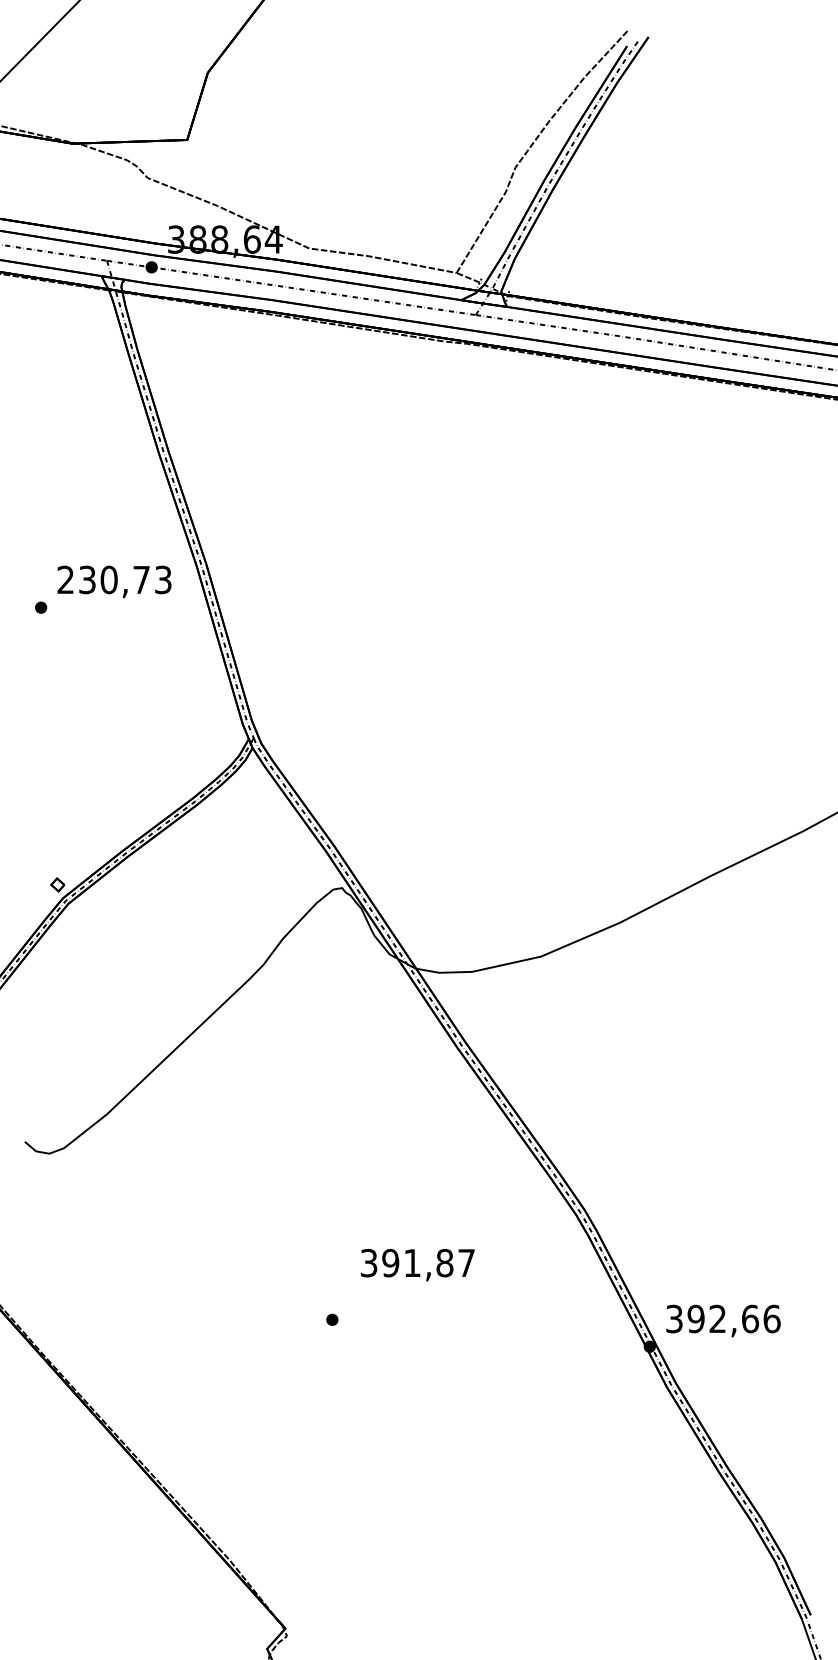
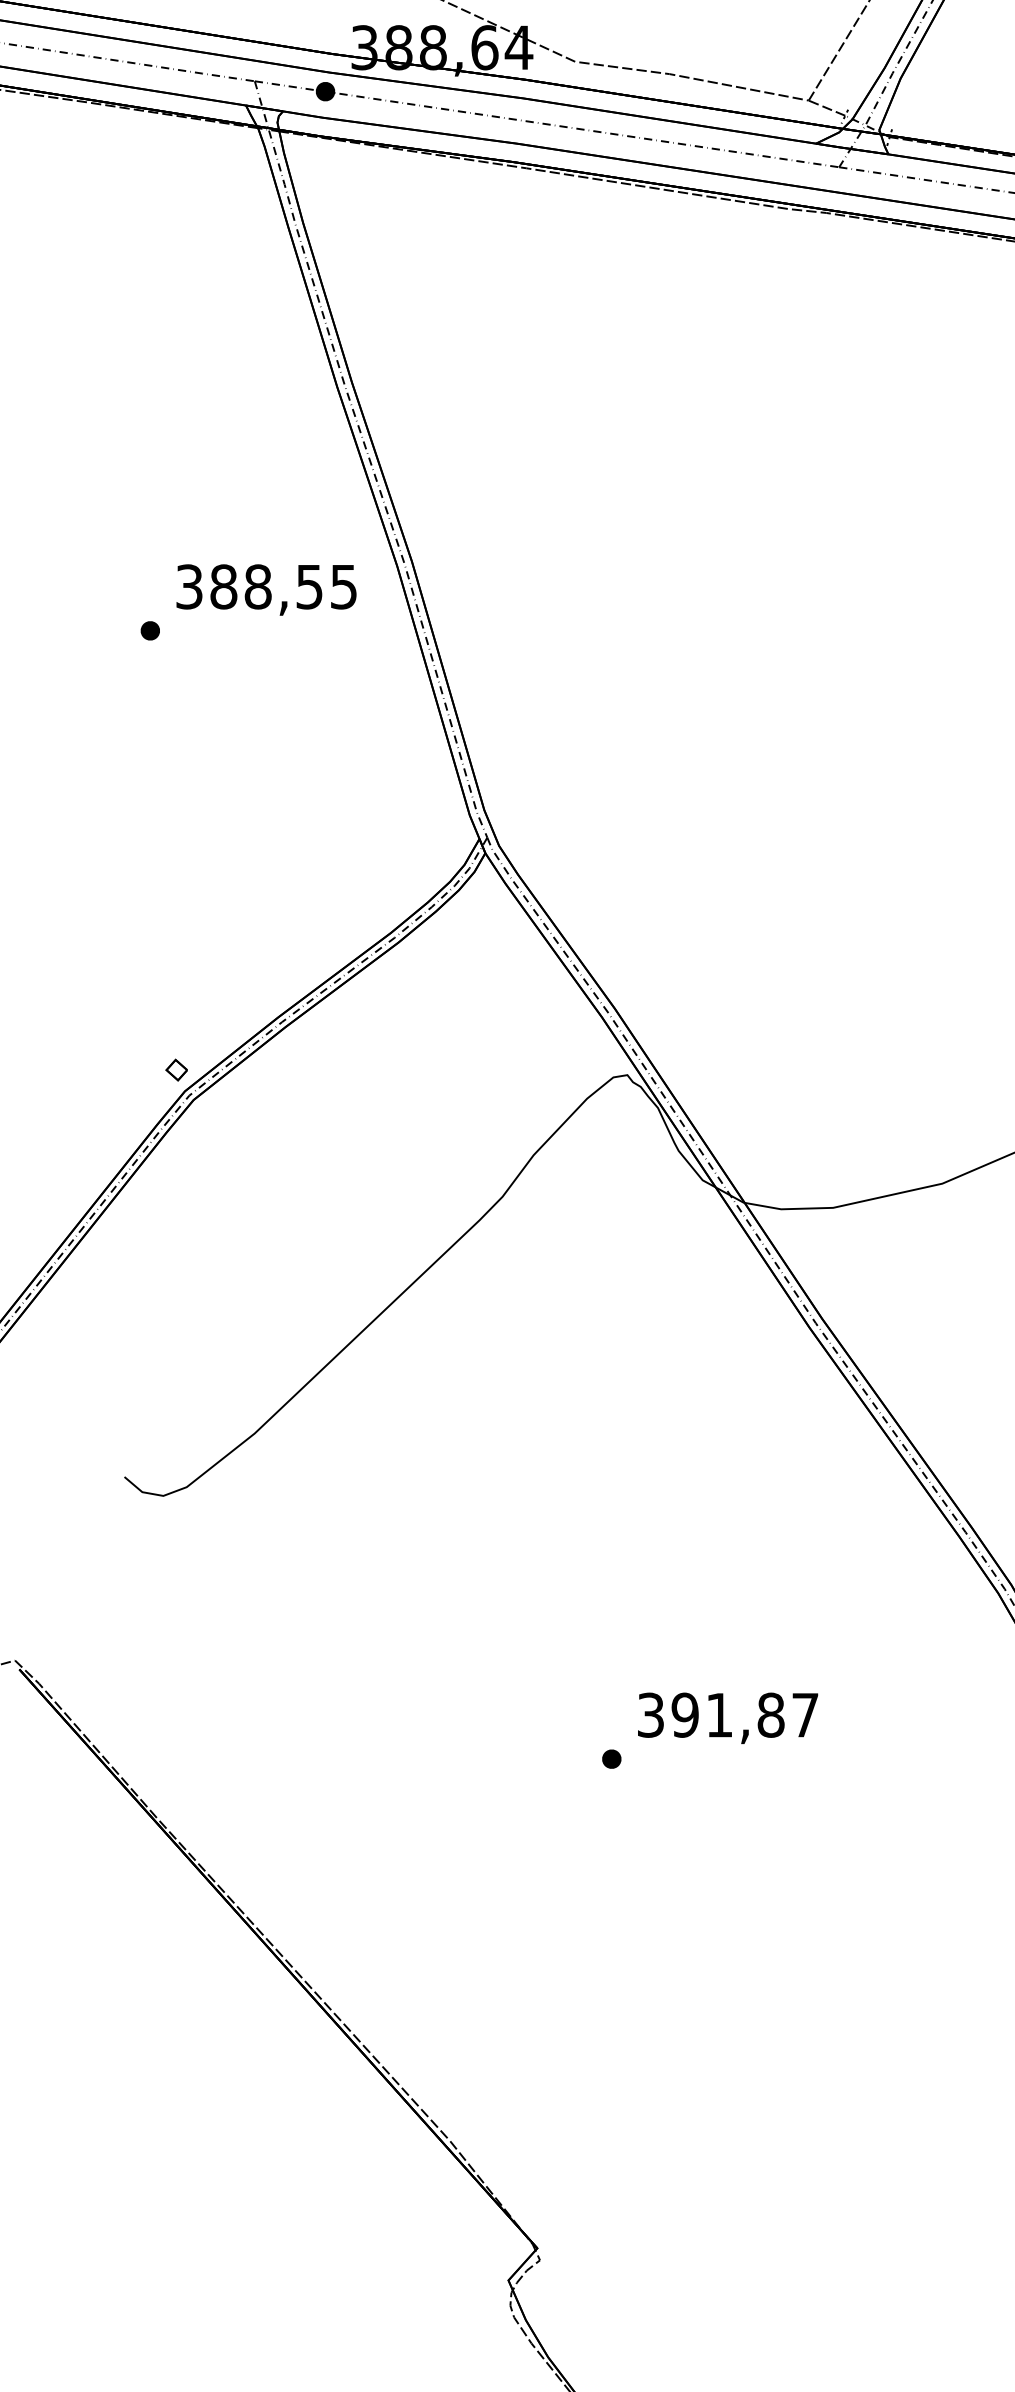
text: (114, 579) -> (266, 586), 230,73 -> 388,55
text: (417, 1264) -> (727, 1717), moved

